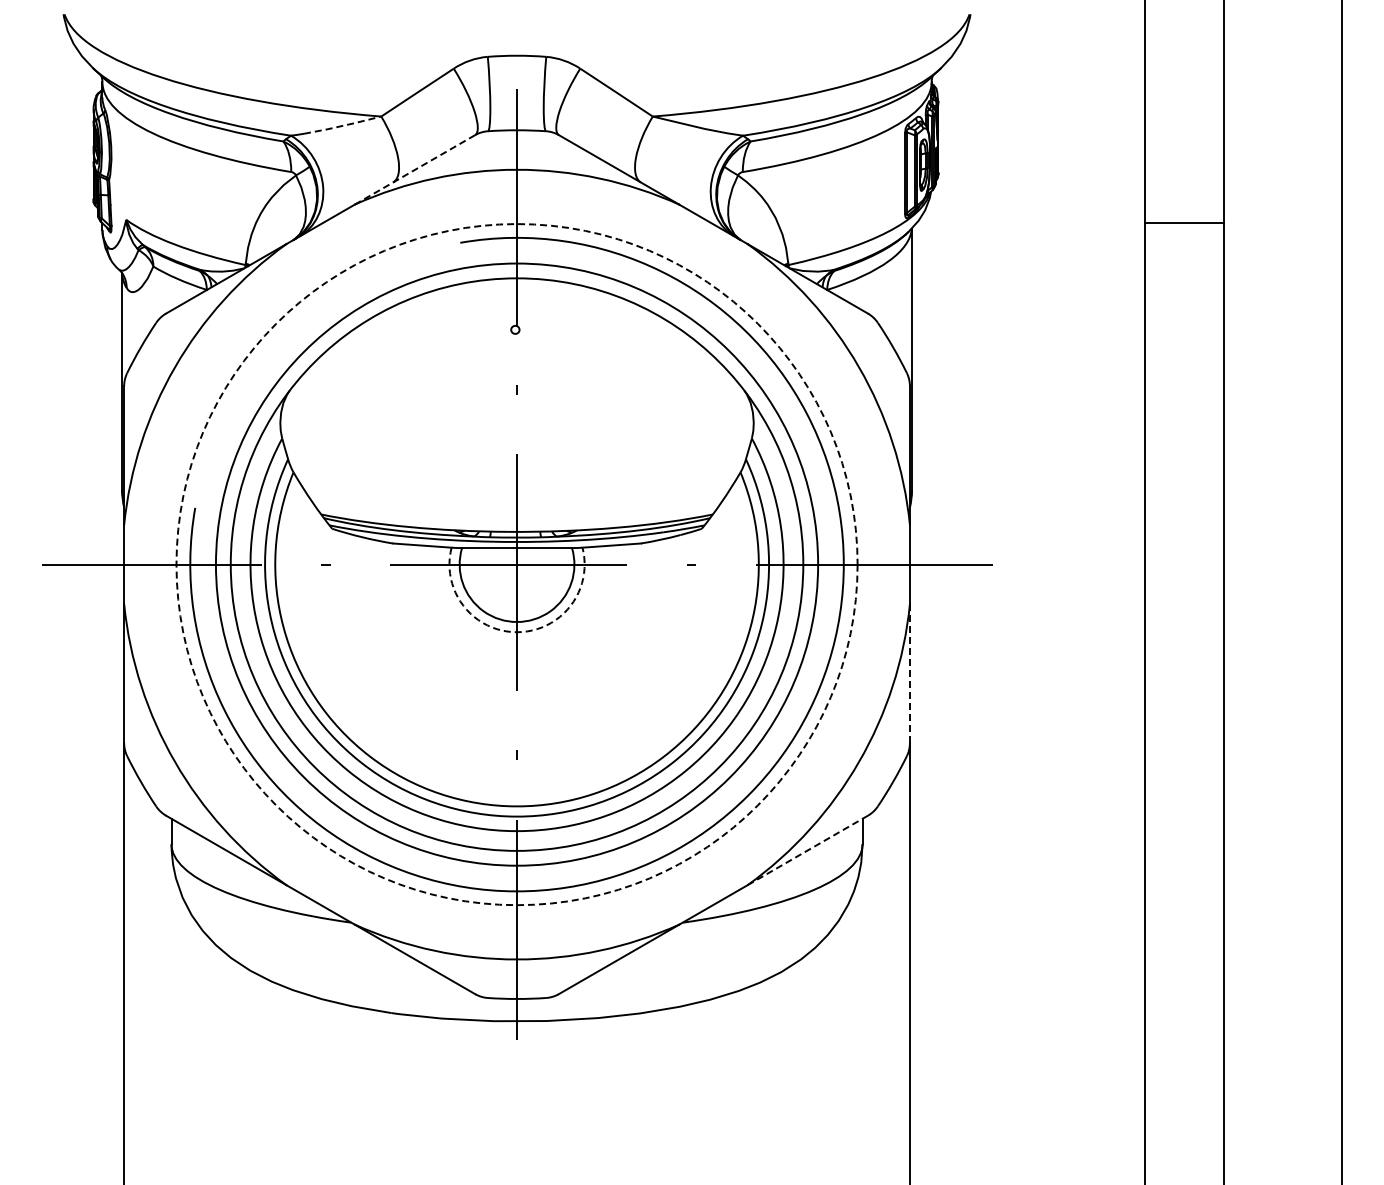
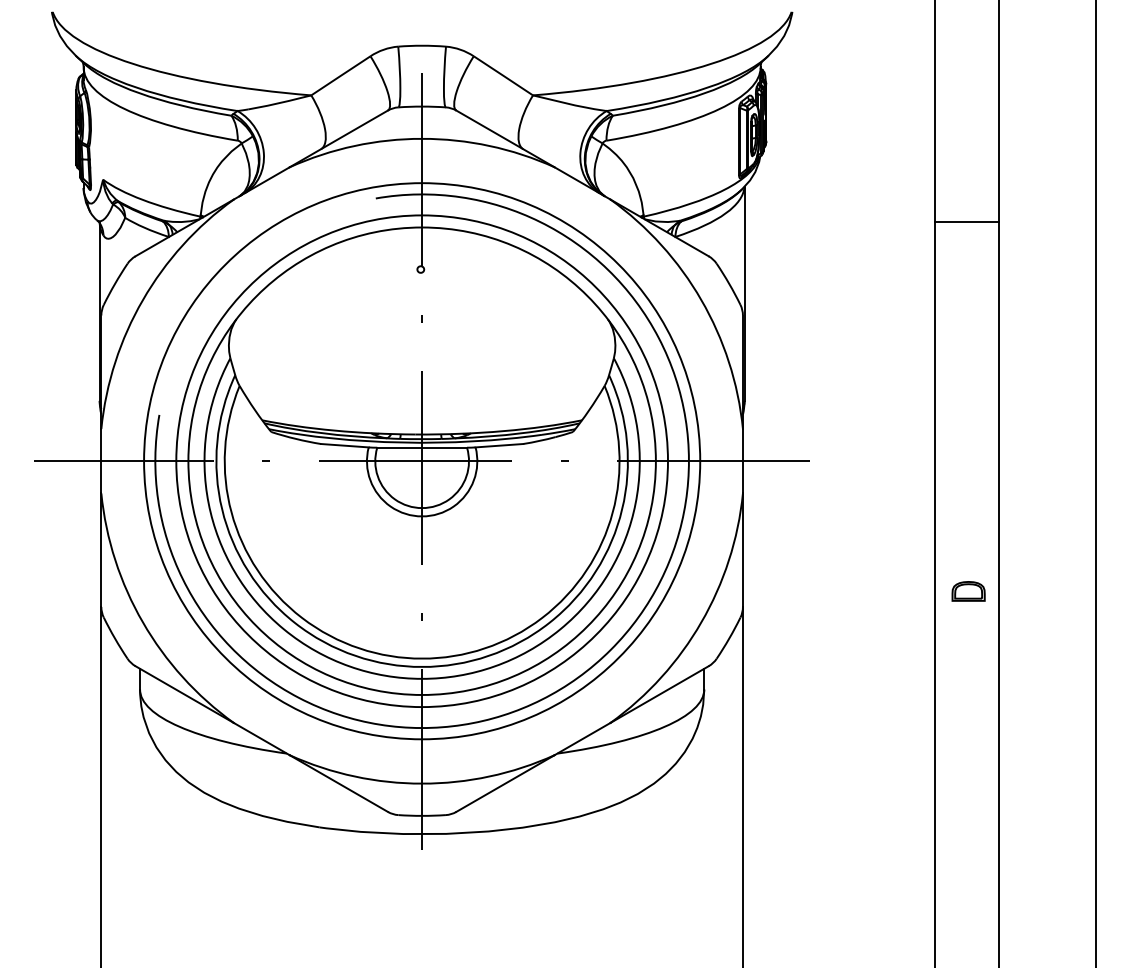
line: (343, 125) -> (280, 102), dashed -> solid
line: (414, 169) -> (338, 138), dashed -> solid
line: (1184, 222) -> (967, 221), moved
circle: (516, 564) -> (421, 461), dashed -> solid
arc: (517, 632) -> (422, 516), dashed -> solid
line: (909, 673) -> (742, 550), dashed -> solid
part: (1185, 723) -> (967, 590), added
line: (807, 850) -> (659, 694), dashed -> solid

